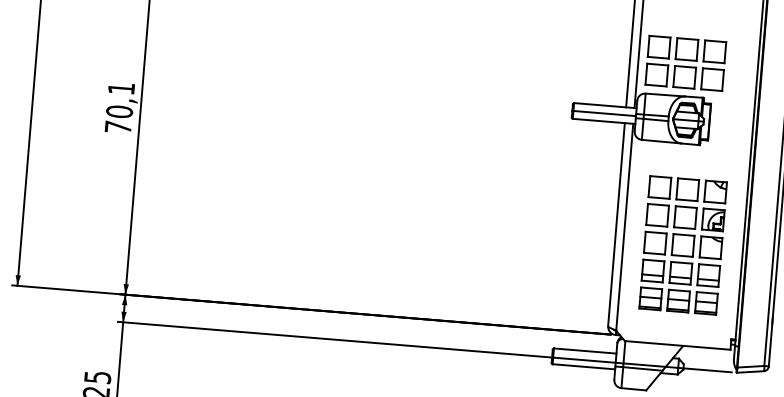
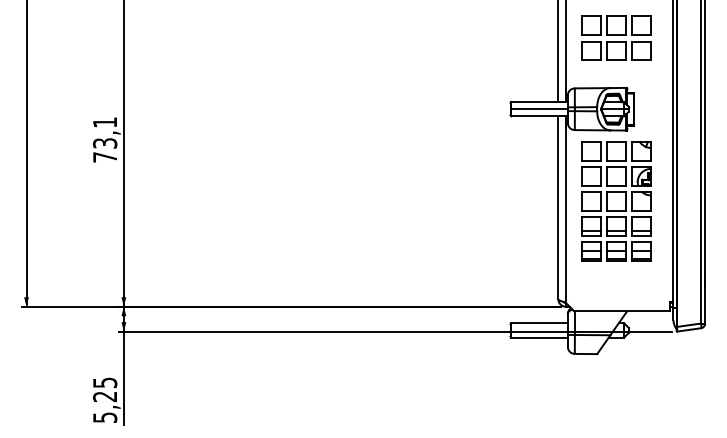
part: (685, 62) -> (616, 37), moved
text: (119, 111) -> (105, 143), 70,1 -> 73,1
part: (683, 244) -> (616, 200), moved

